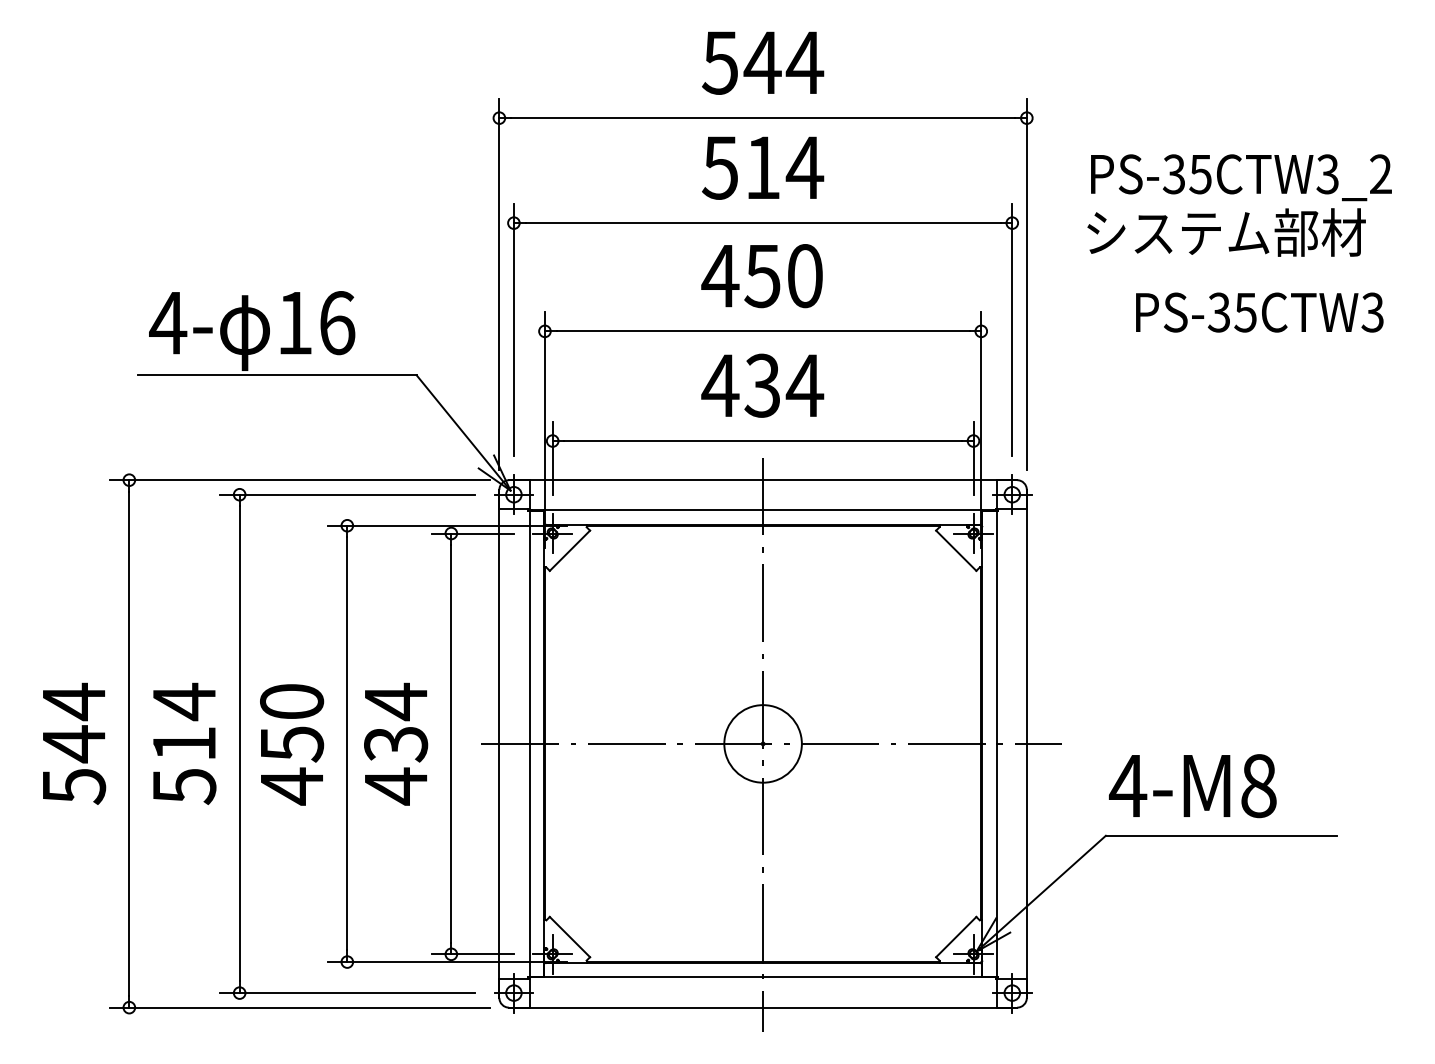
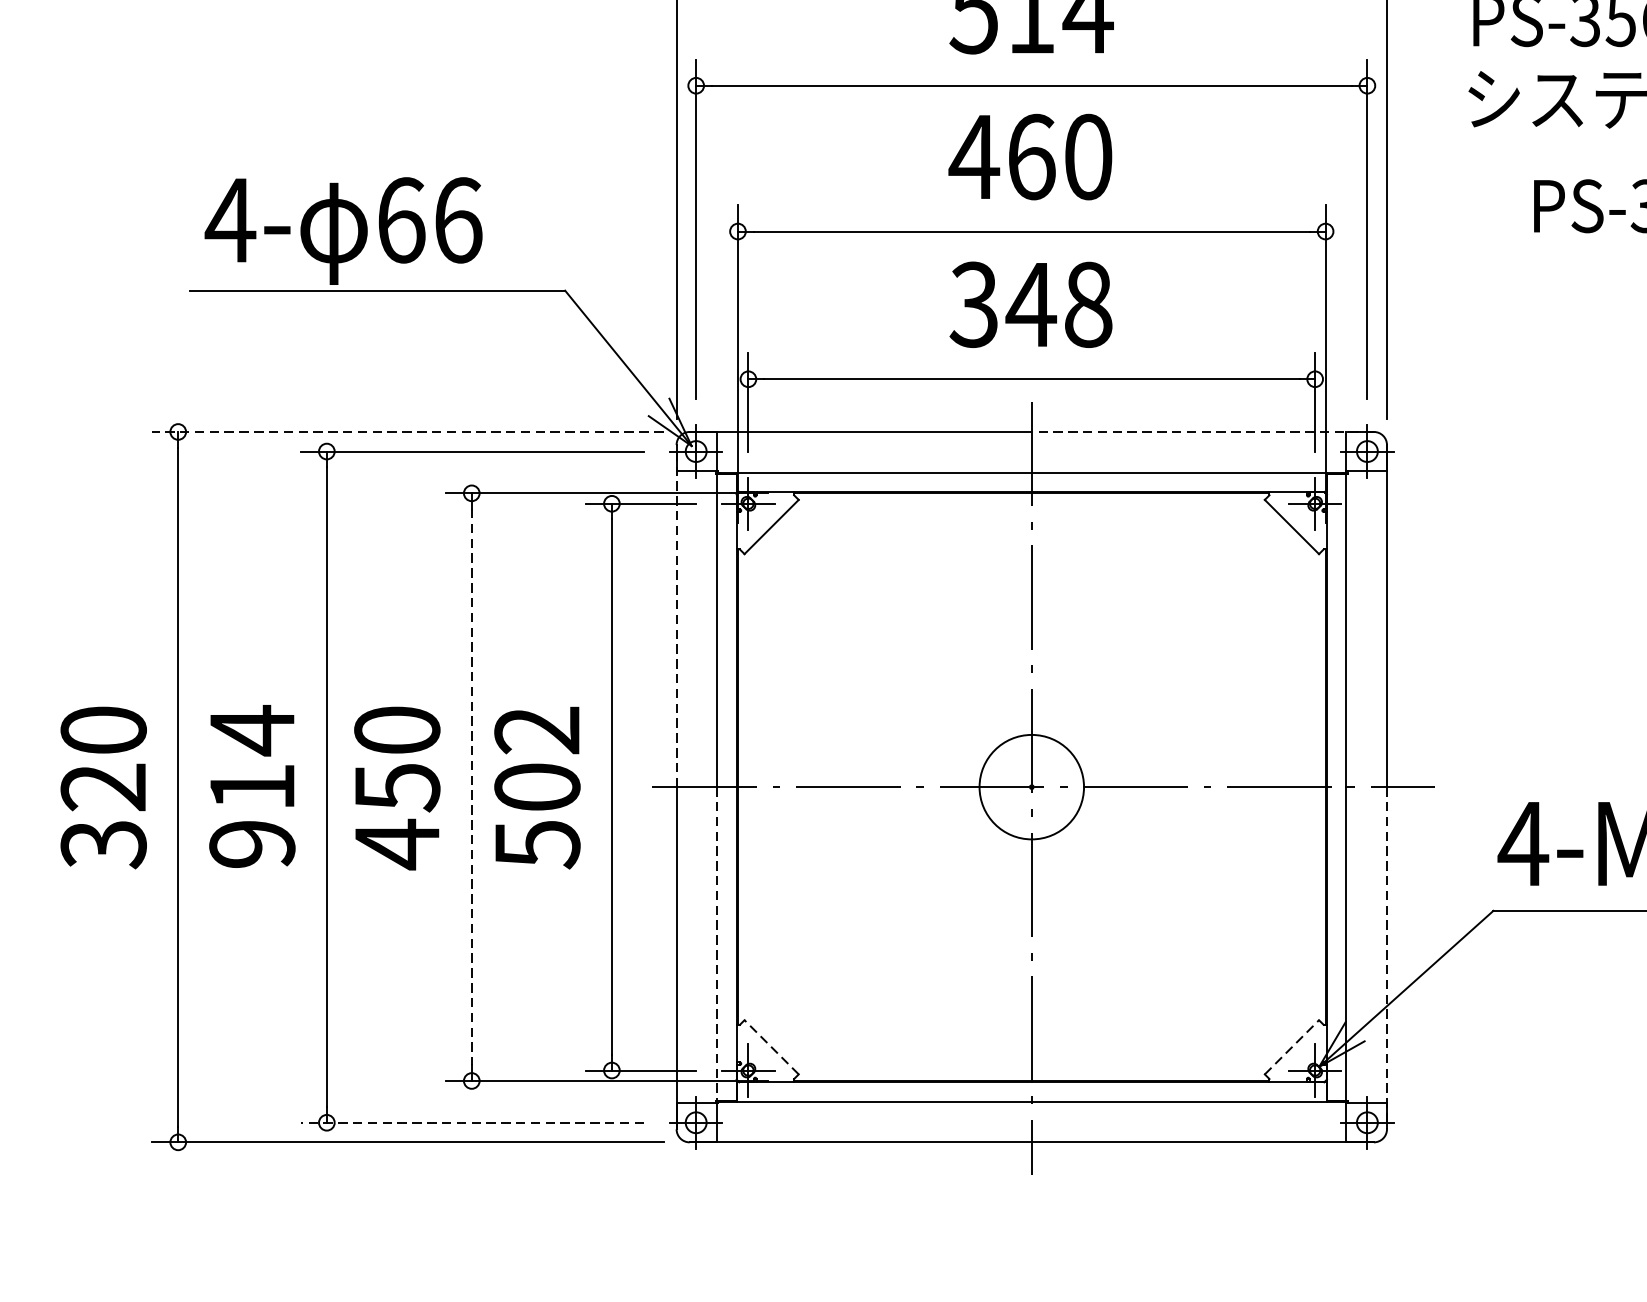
text: (762, 276) -> (1030, 157), 450 -> 460
text: (295, 323) -> (402, 220), 16 -> 66
text: (762, 385) -> (1030, 304), 434 -> 348
line: (299, 480) -> (407, 432), solid -> dashed
line: (889, 480) -> (1202, 432), solid -> dashed
line: (499, 616) -> (676, 615), solid -> dashed
text: (74, 743) -> (104, 786), 544 -> 320
line: (347, 743) -> (472, 786), solid -> dashed
text: (396, 743) -> (538, 786), 434 -> 502
text: (184, 787) -> (252, 845), 514 -> 914
line: (529, 860) -> (717, 944), solid -> dashed
line: (1026, 871) -> (1386, 958), solid -> dashed
line: (569, 936) -> (771, 1046), solid -> dashed
line: (956, 936) -> (1292, 1046), solid -> dashed
line: (347, 993) -> (472, 1123), solid -> dashed

